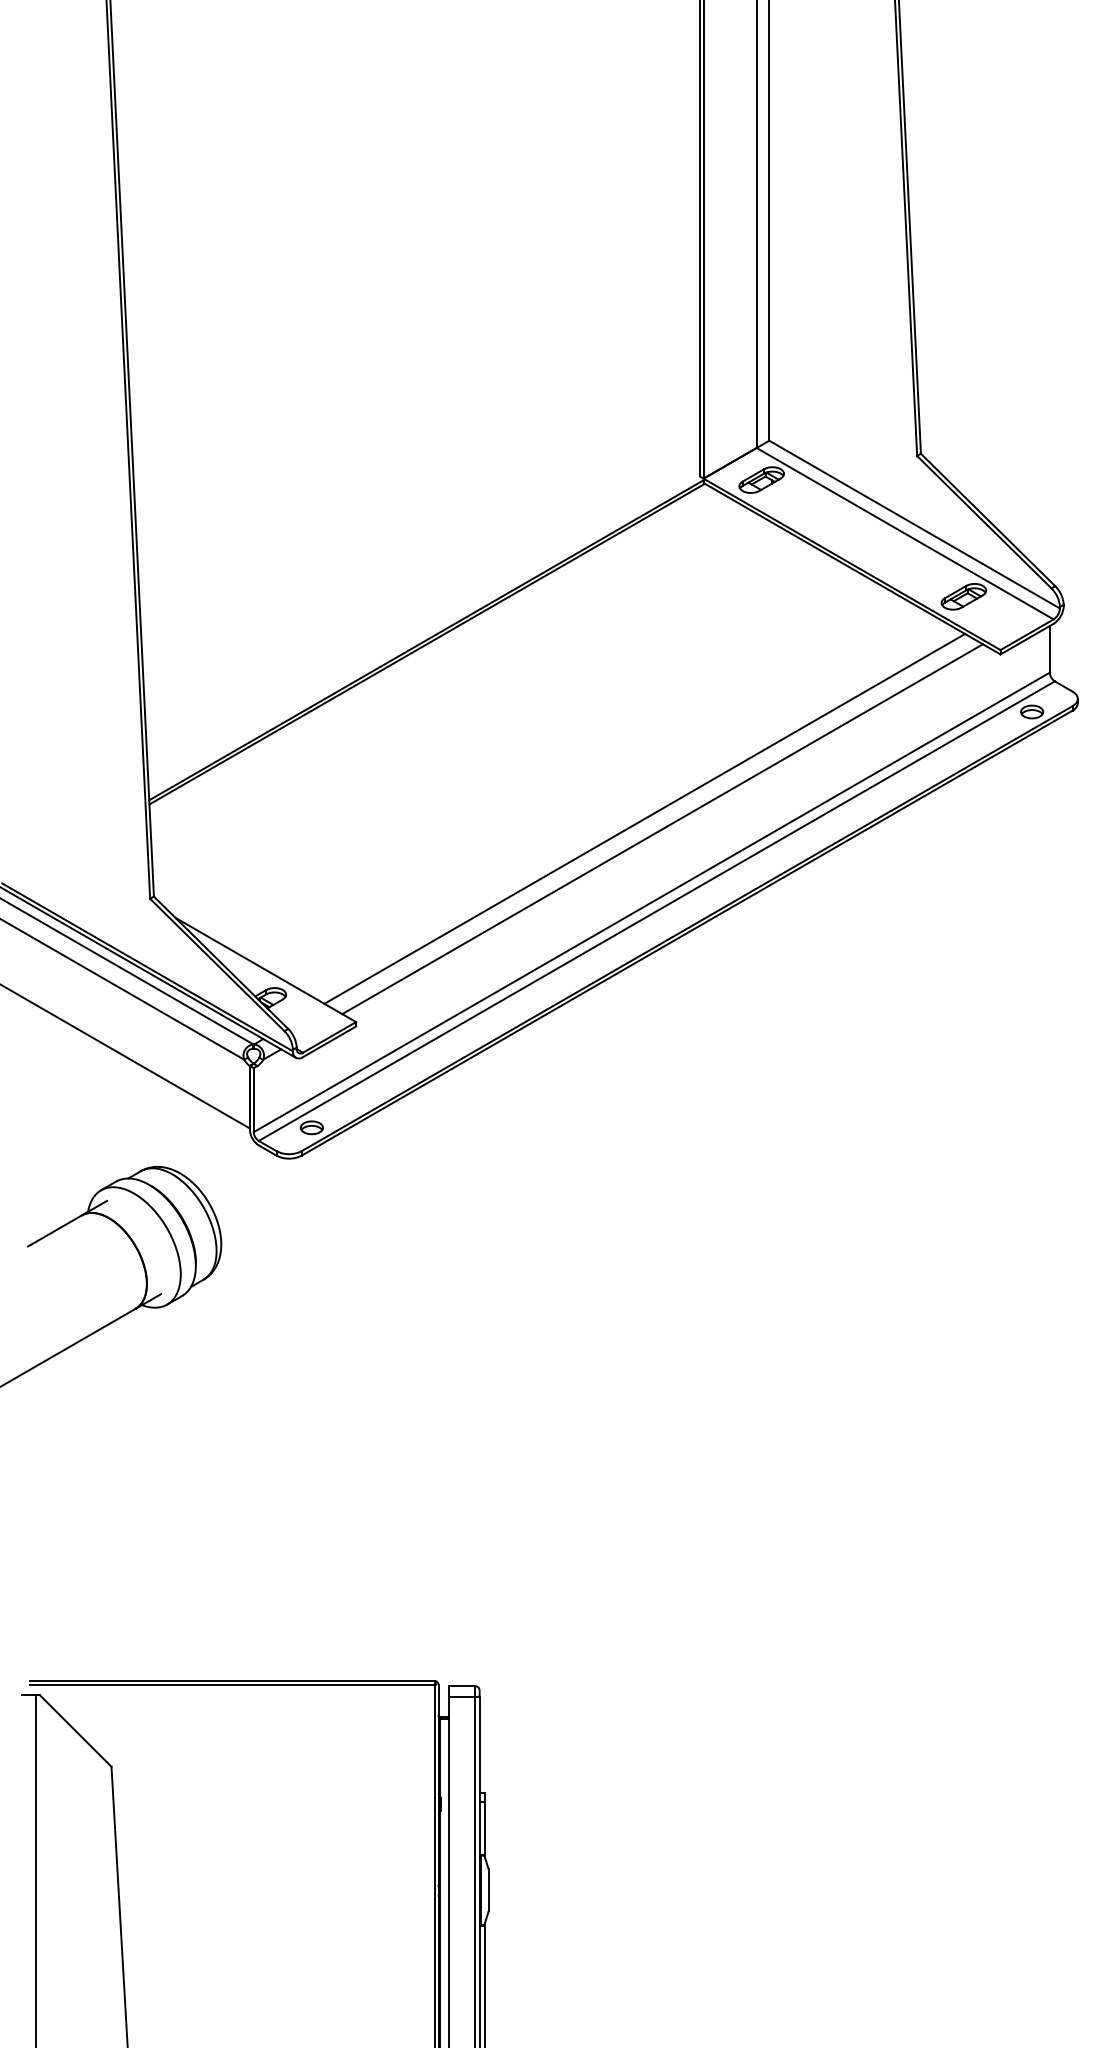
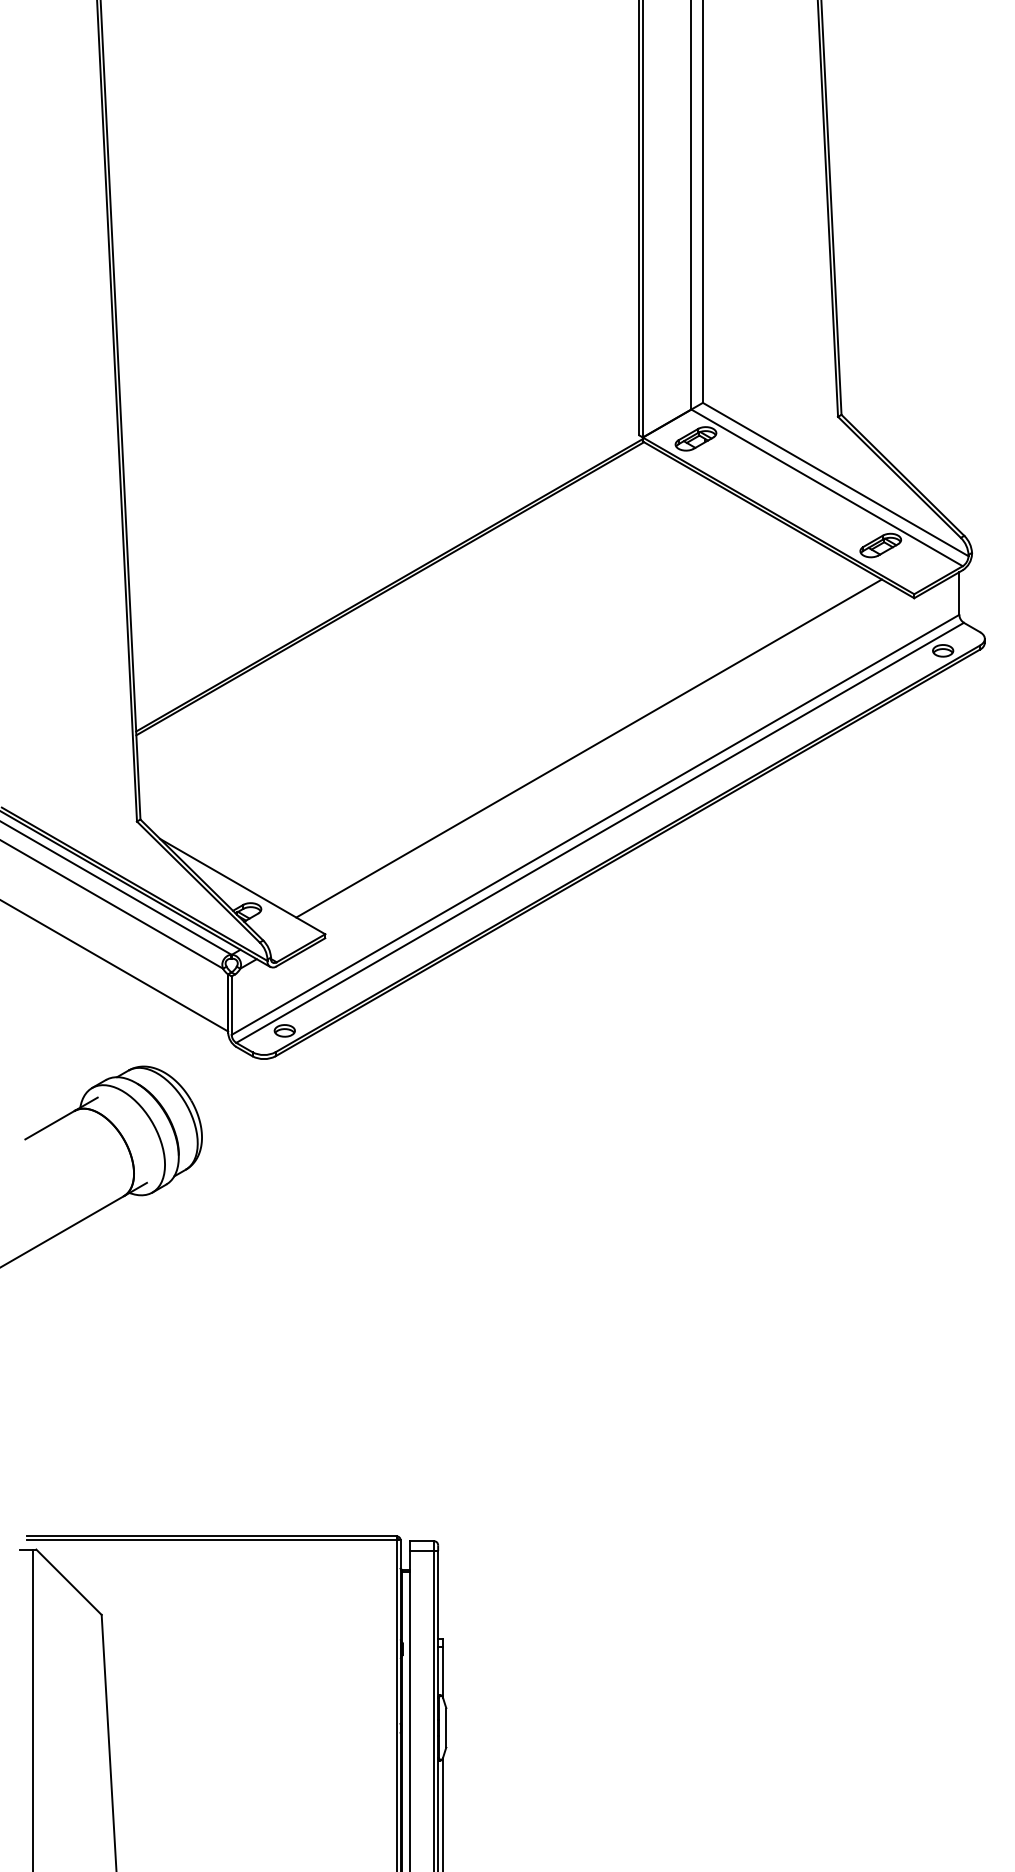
line: (662, 829) -> (605, 758), removed

